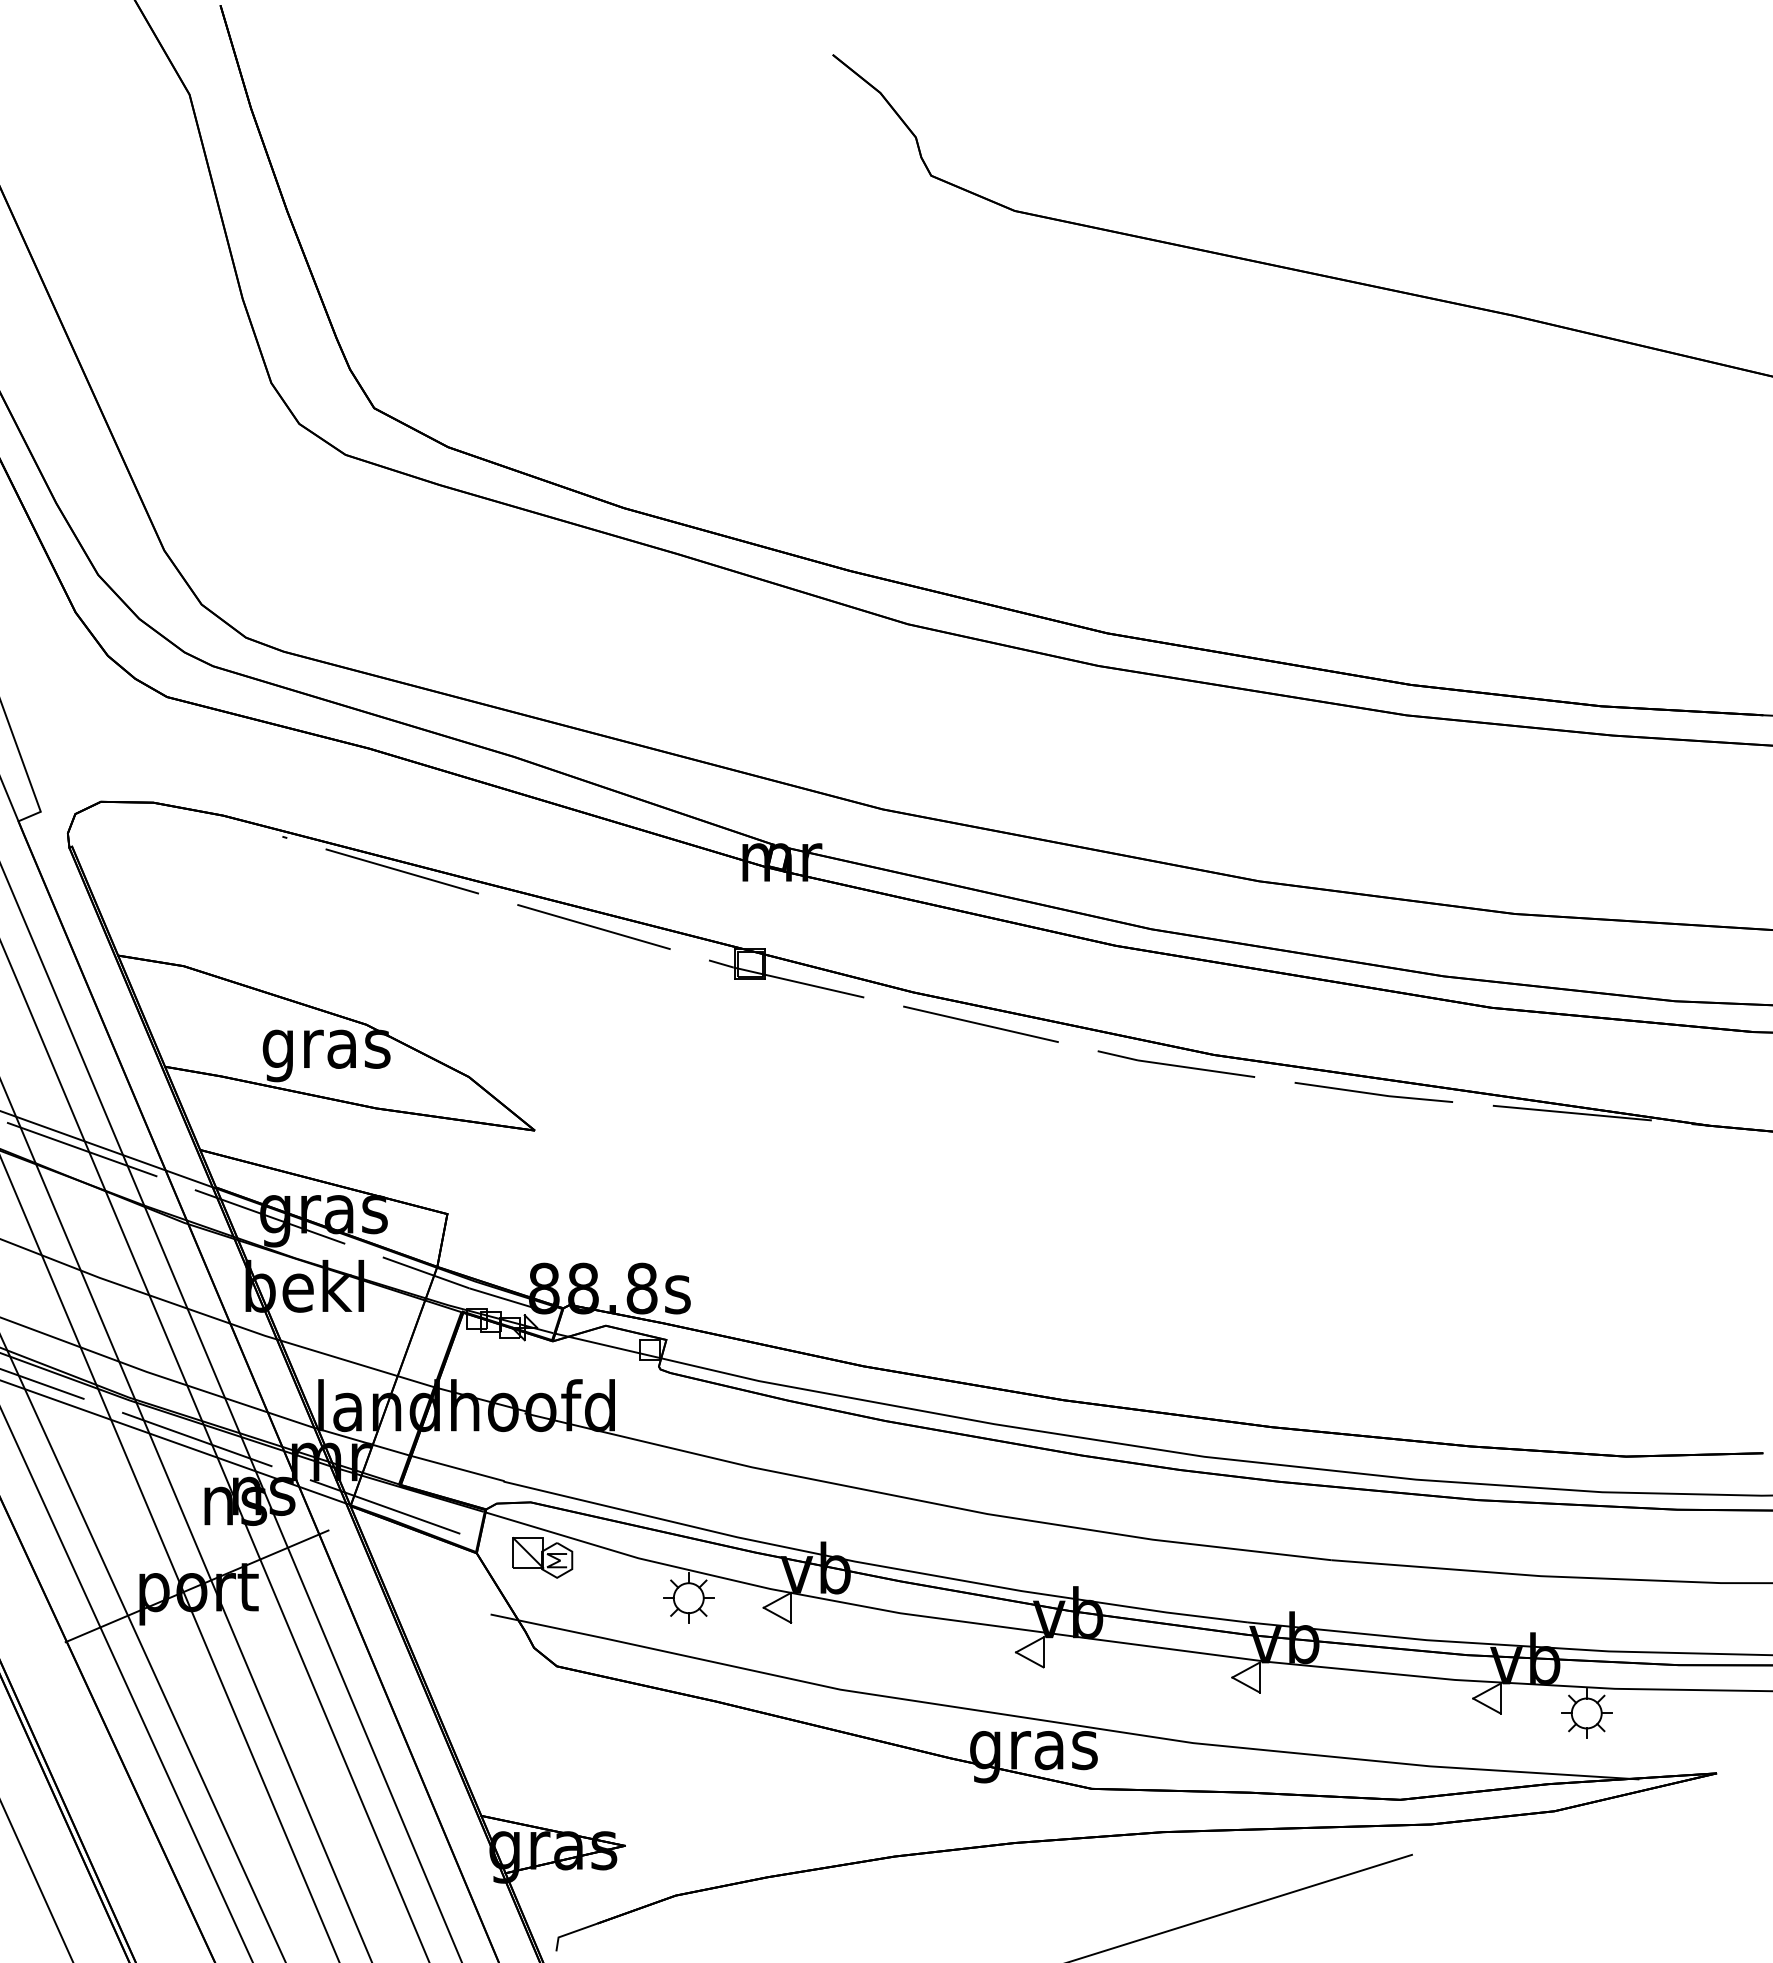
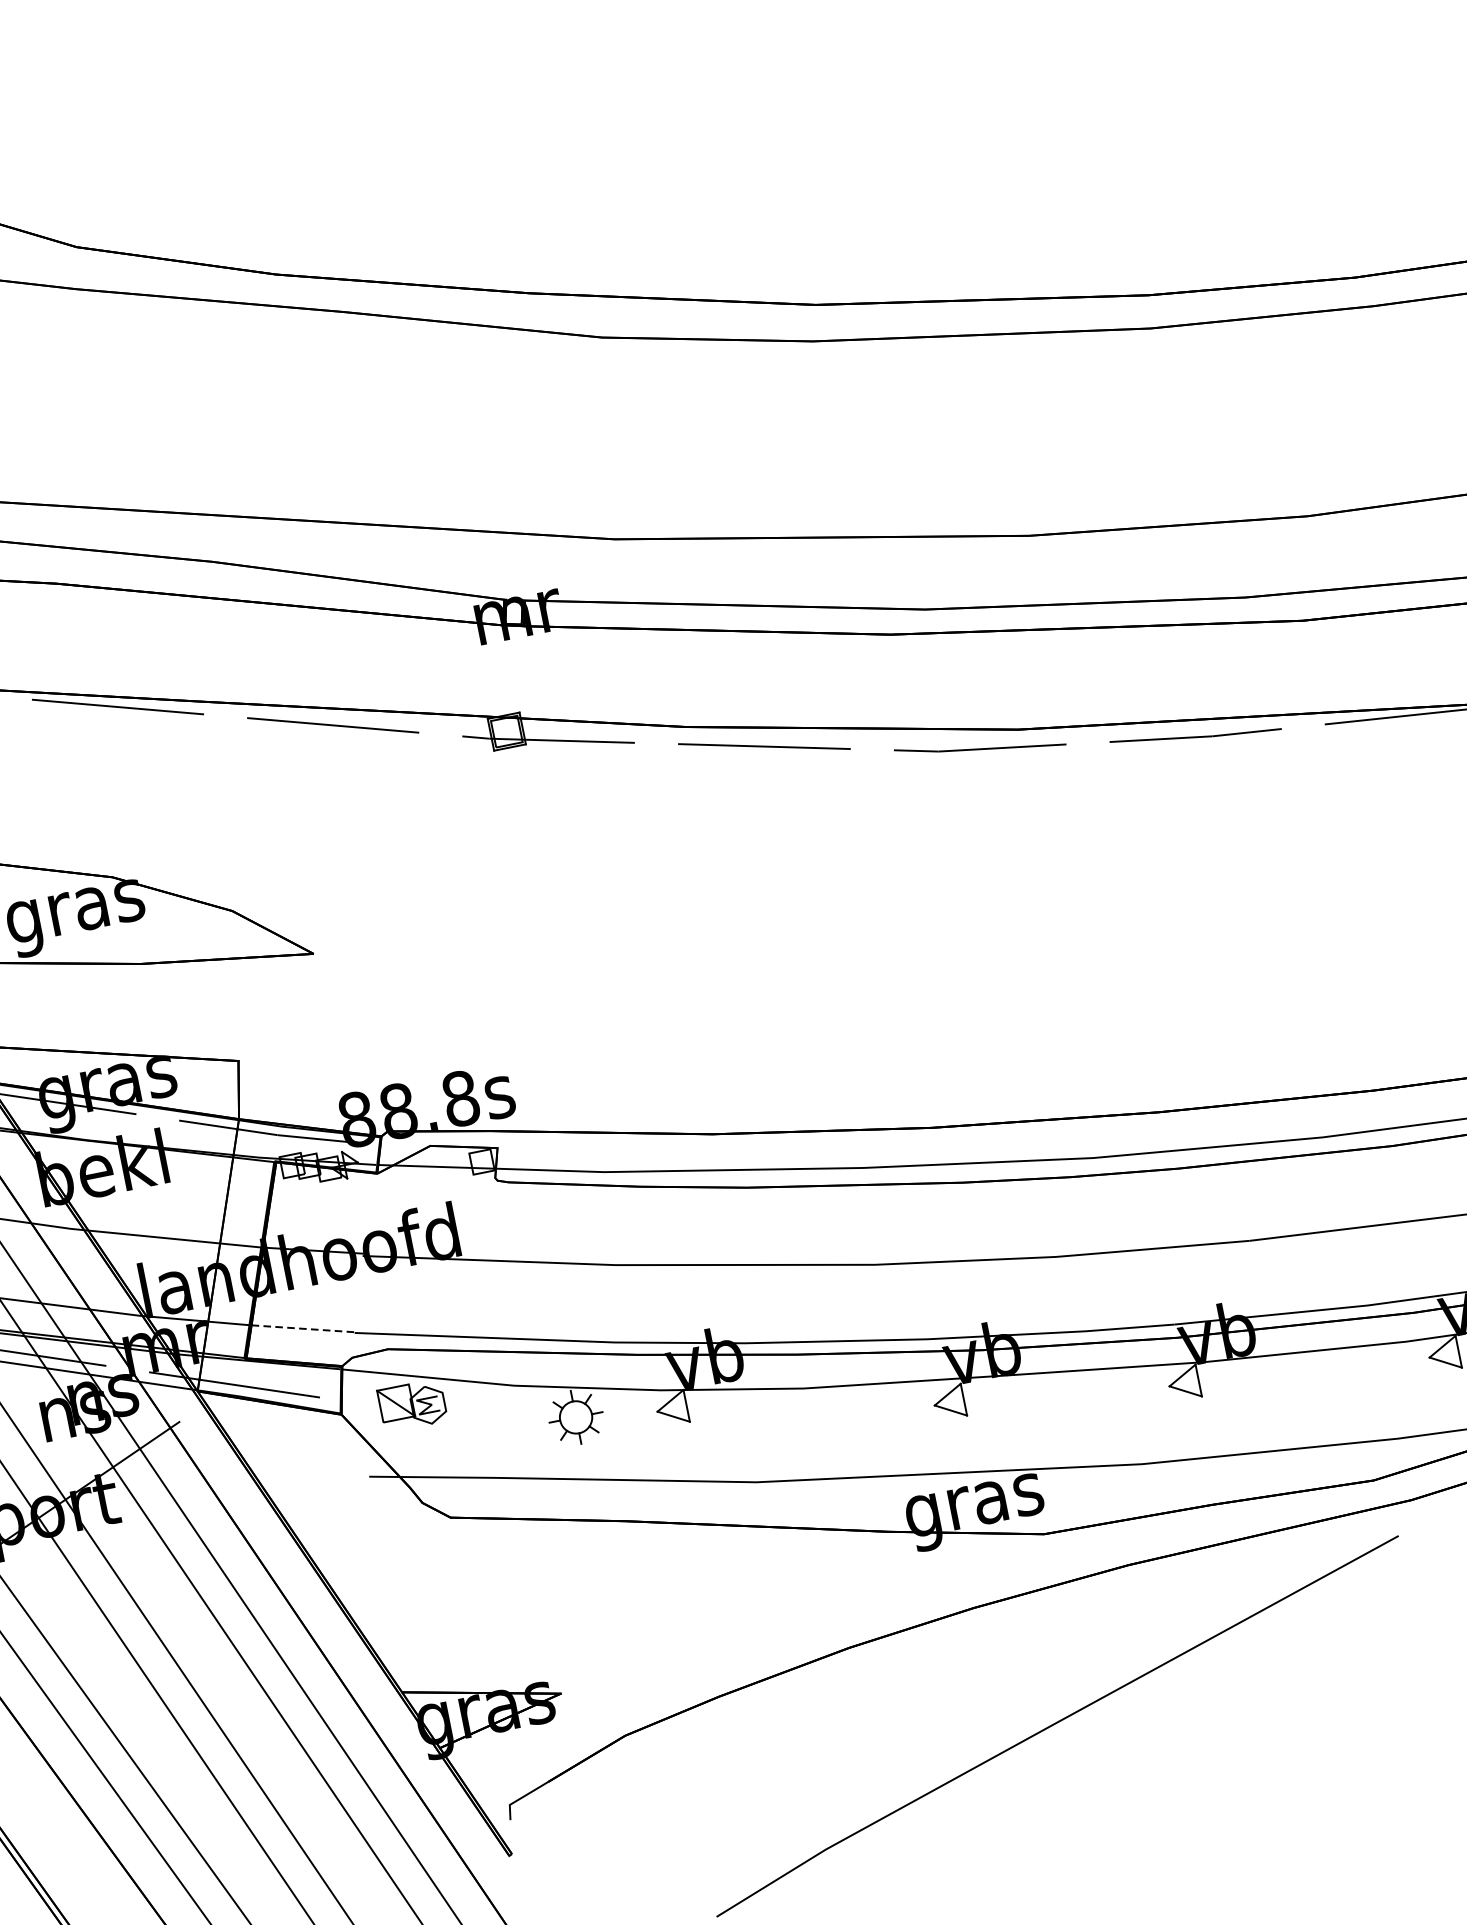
line: (457, 1468) -> (303, 1328), solid -> dashed

